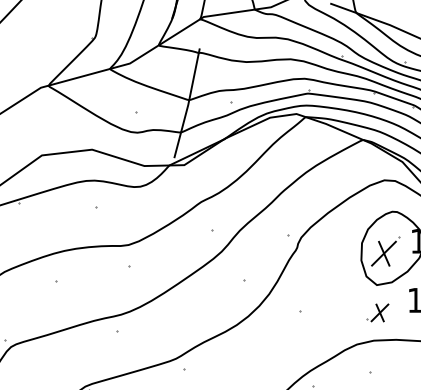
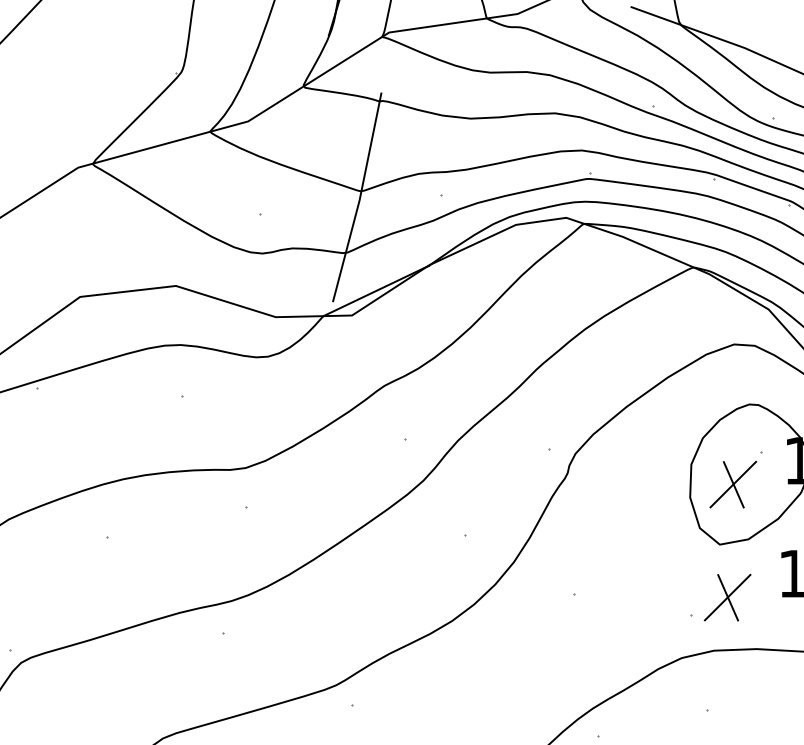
part: (377, 312) -> (720, 596), size x1.43

